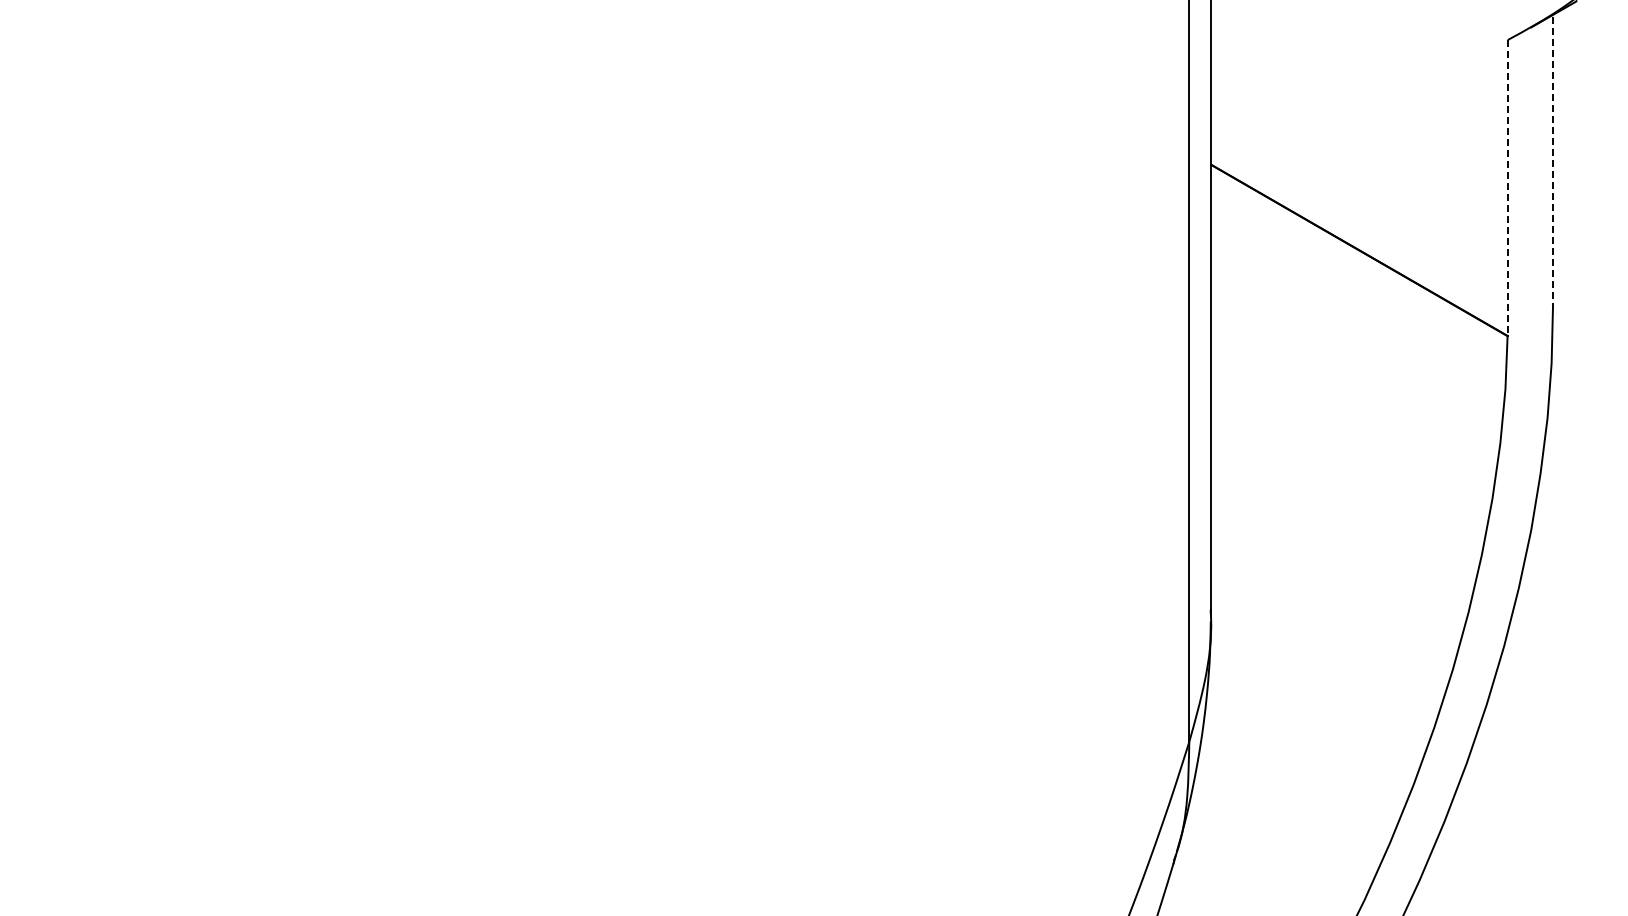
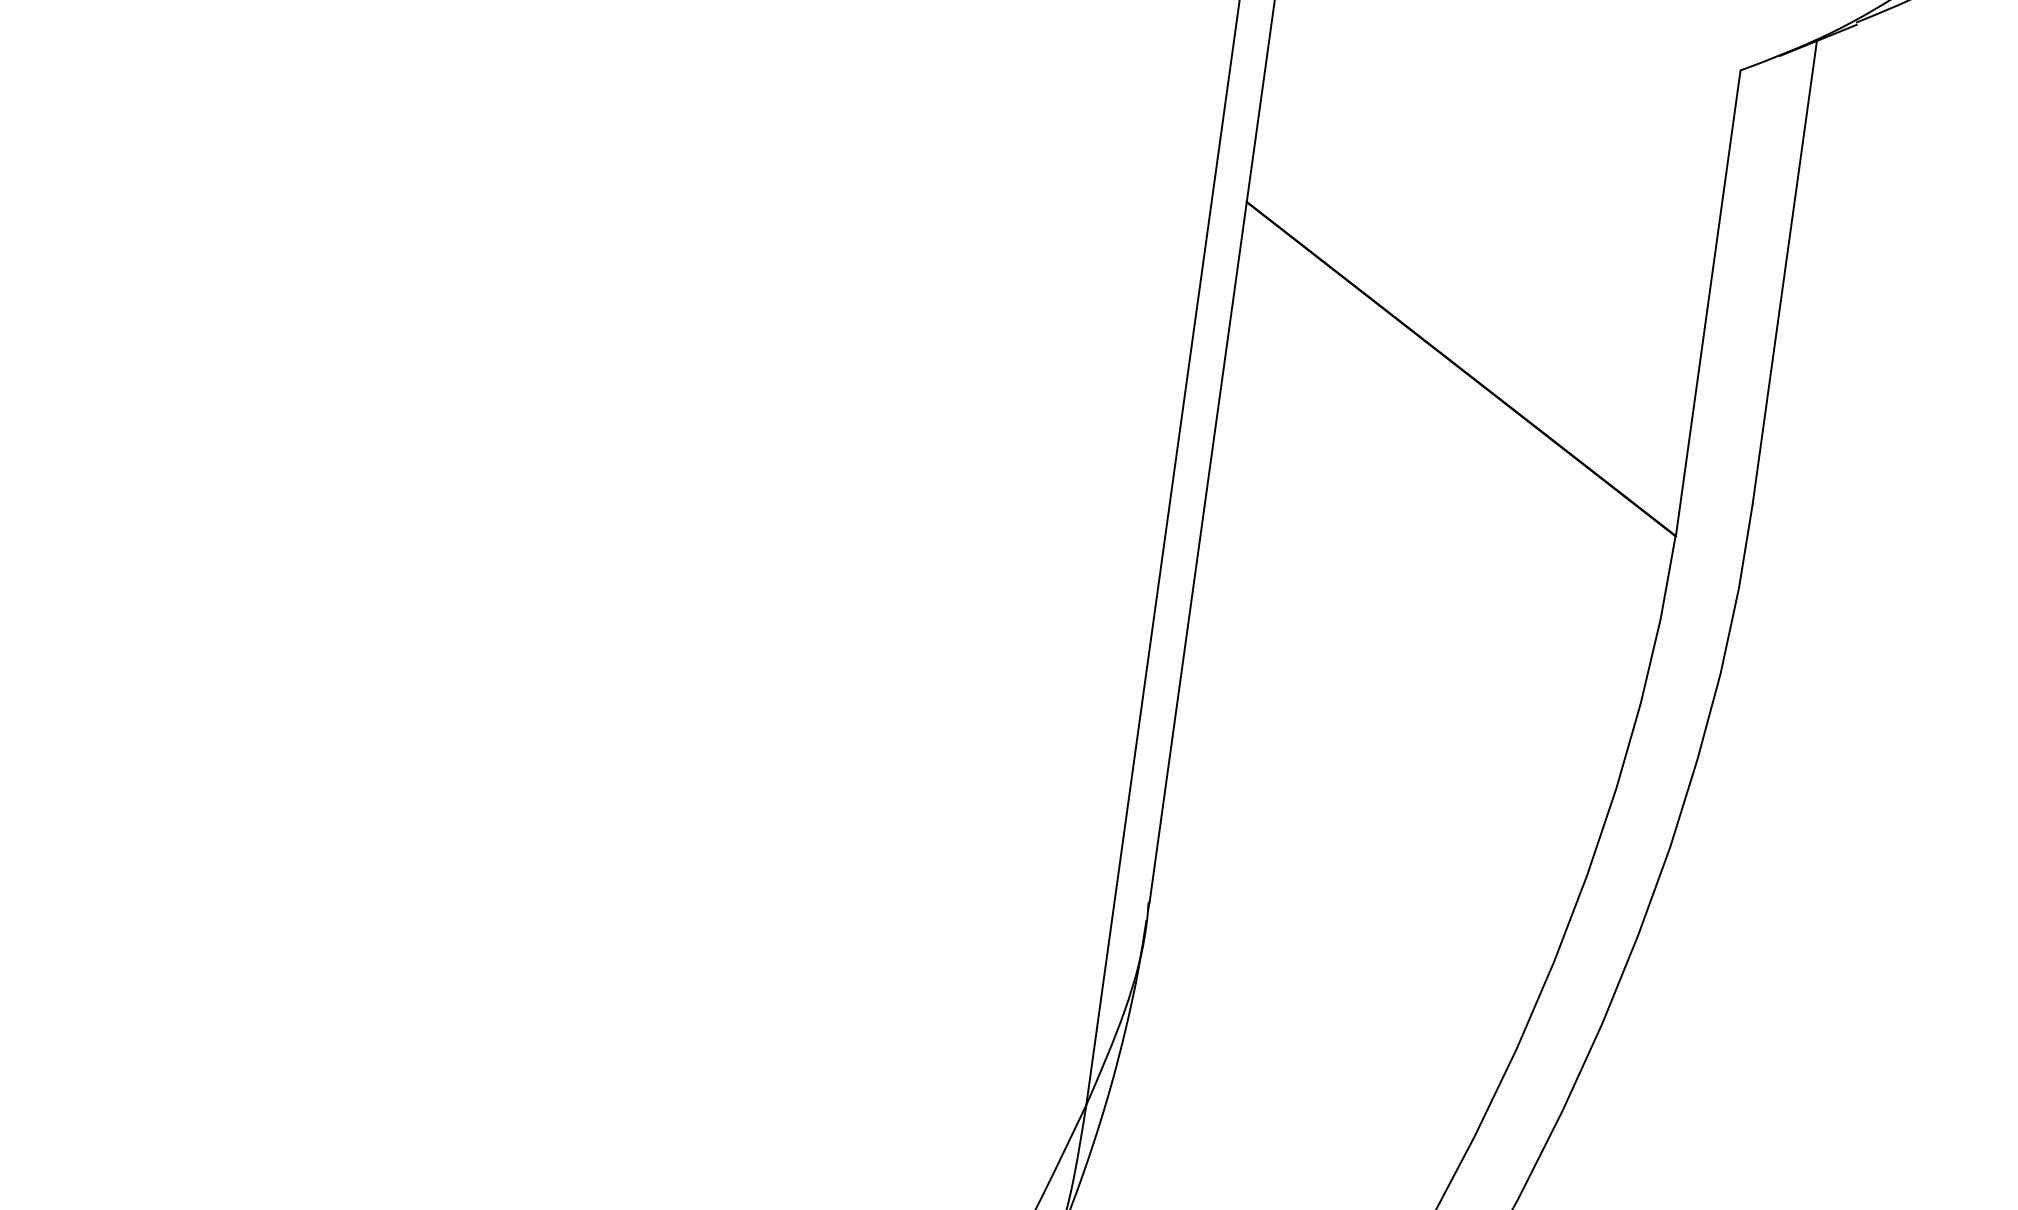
line: (1552, 162) -> (1784, 272), dashed -> solid
line: (1507, 188) -> (1707, 303), dashed -> solid

